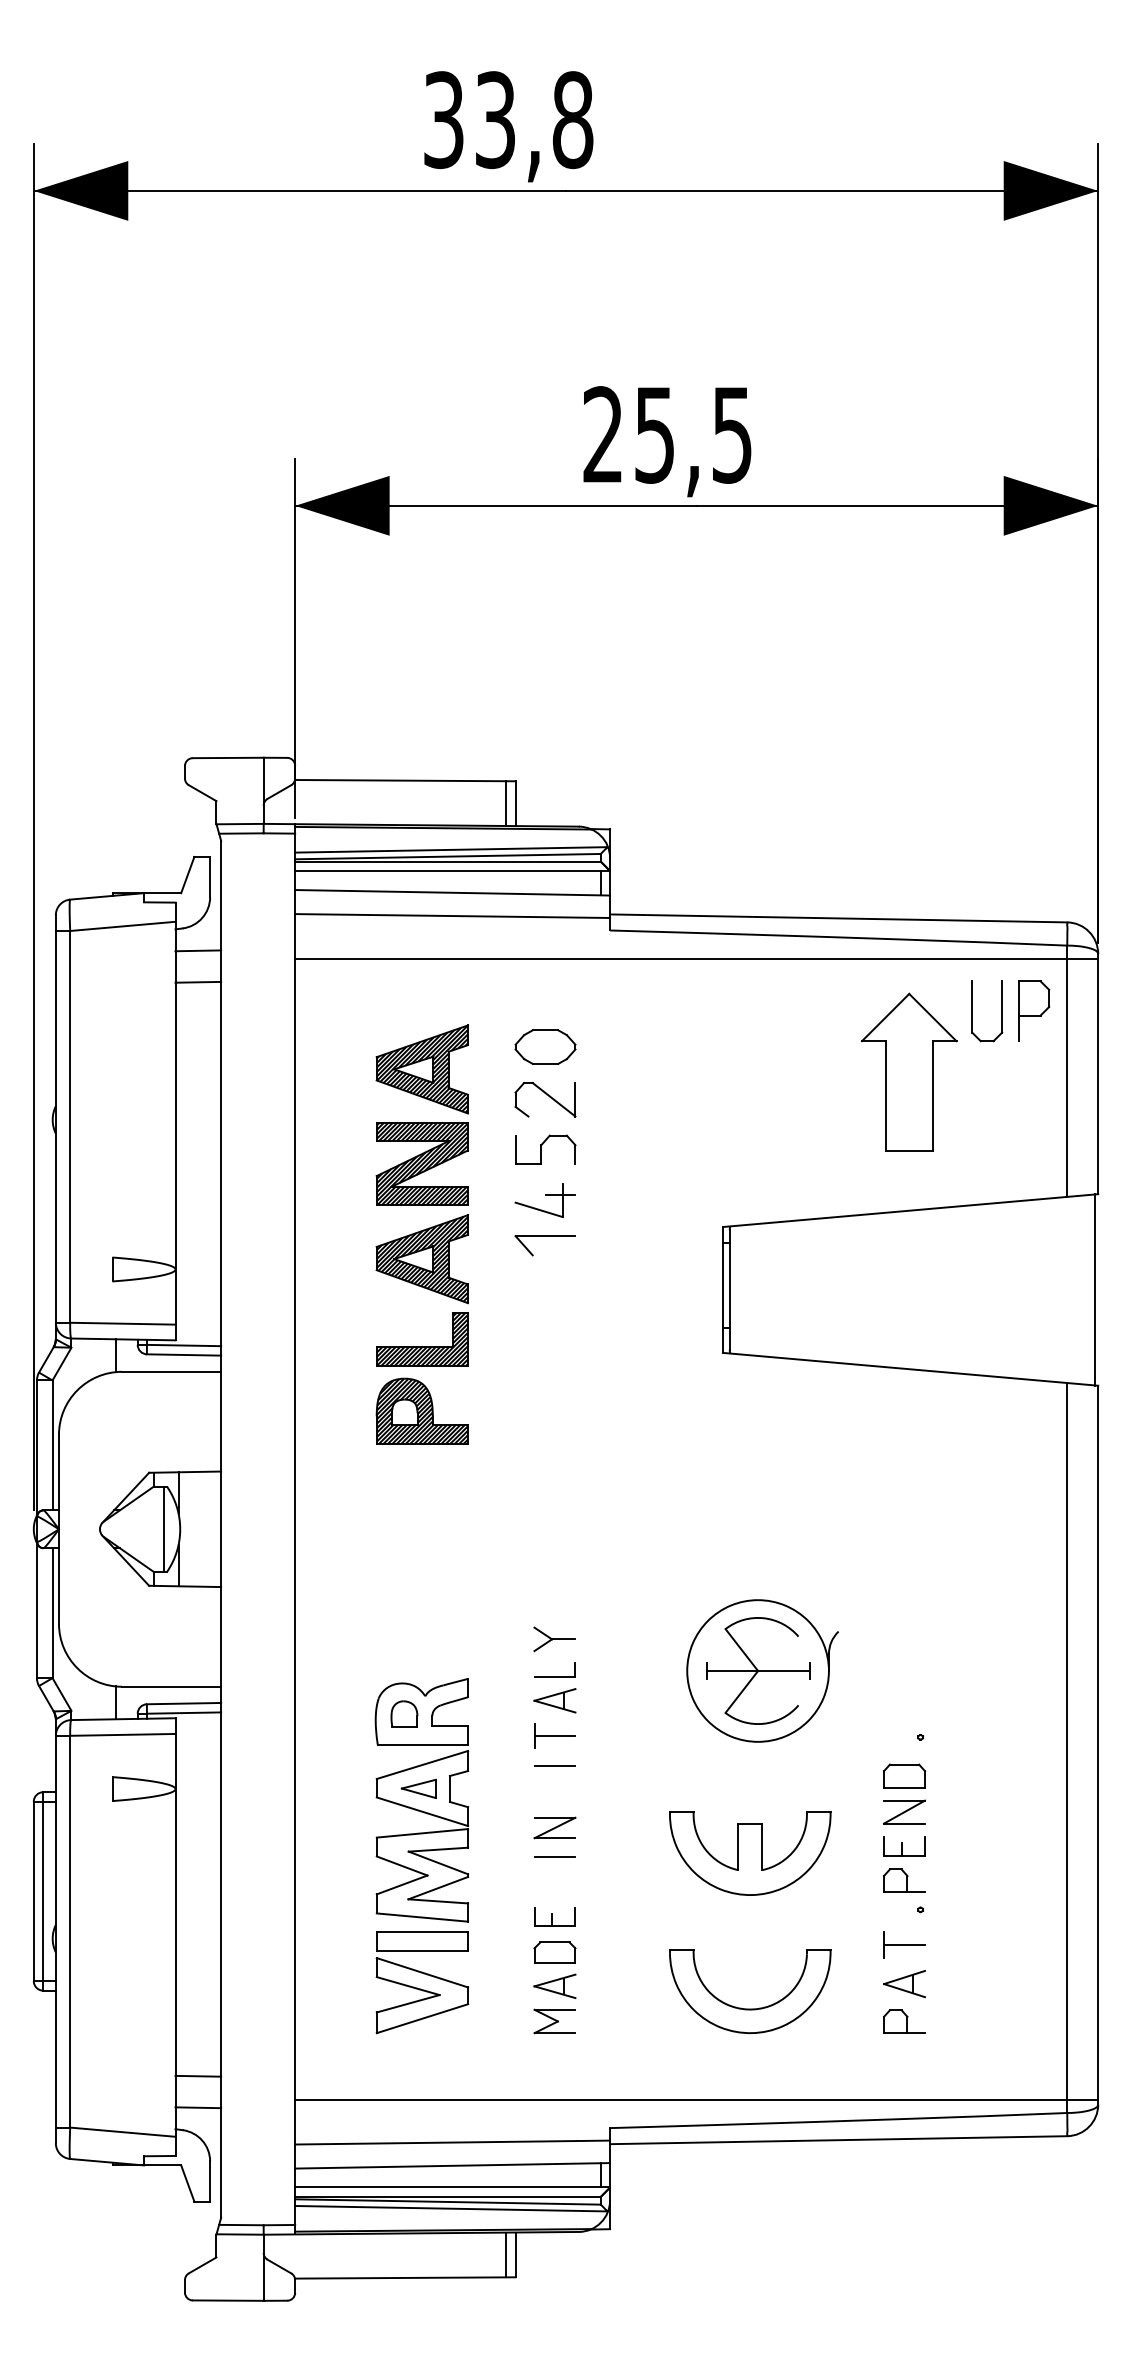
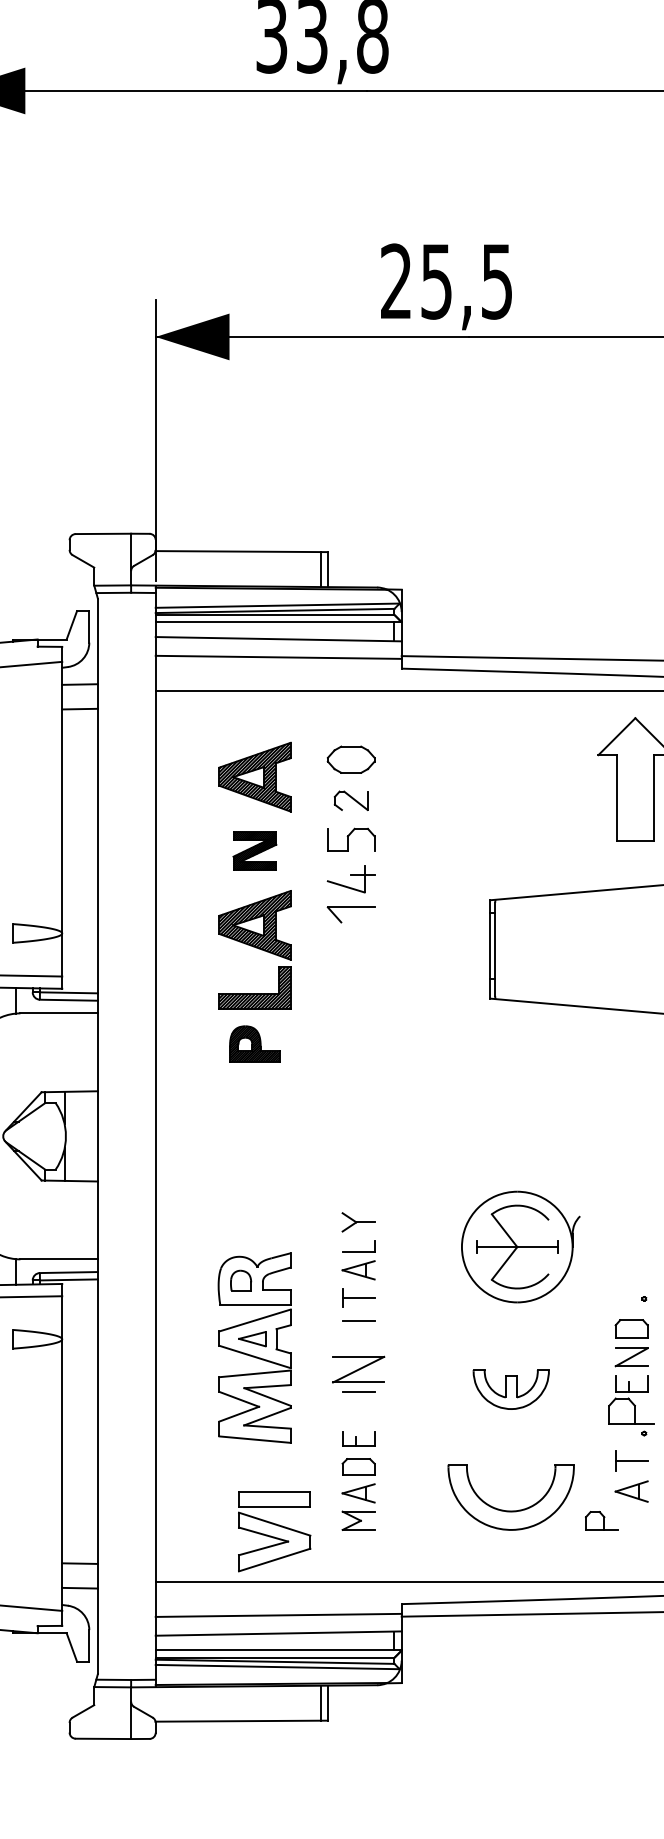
part: (545, 1099) -> (351, 800), size x0.7
part: (421, 1163) -> (254, 850), size x0.6
part: (421, 1410) -> (254, 1043), size x0.7
line: (164, 1528) -> (53, 1135), removed
part: (554, 1827) -> (358, 1369), size x1.6
part: (750, 1853) -> (511, 1389), size x0.6
part: (904, 1880) -> (631, 1410), size x1.4
part: (422, 1982) -> (274, 1531), moved
part: (904, 2021) -> (601, 1520), moved

